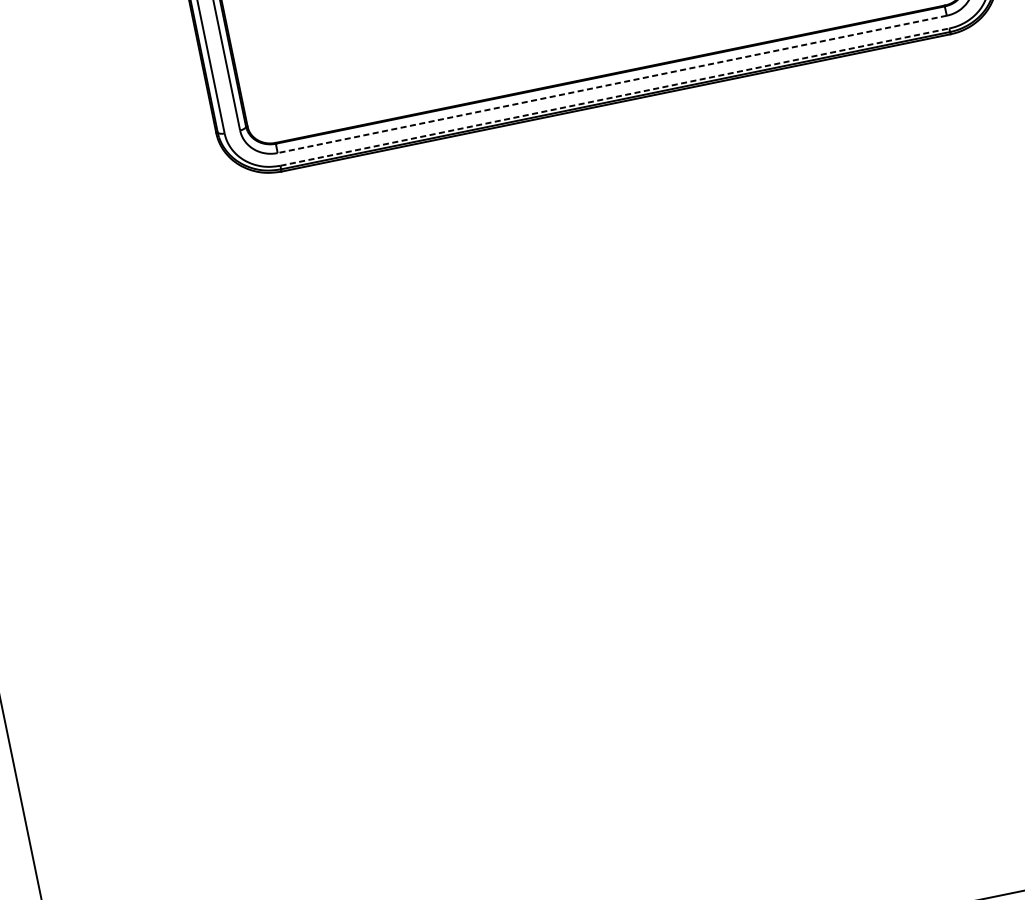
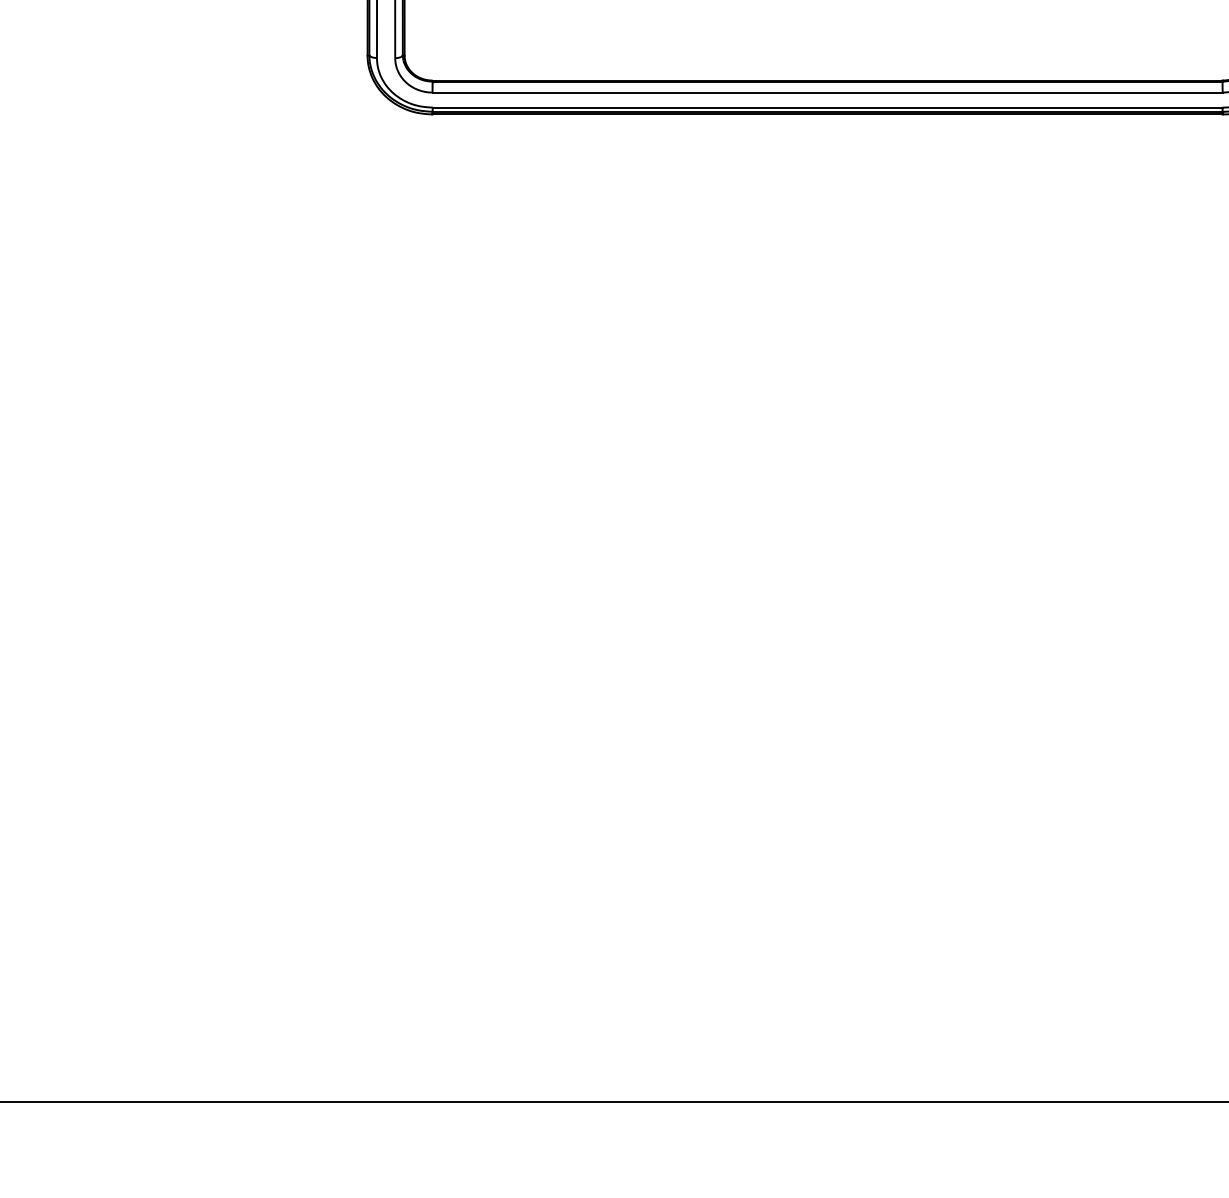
line: (612, 84) -> (827, 92), dashed -> solid
line: (614, 97) -> (827, 107), dashed -> solid

